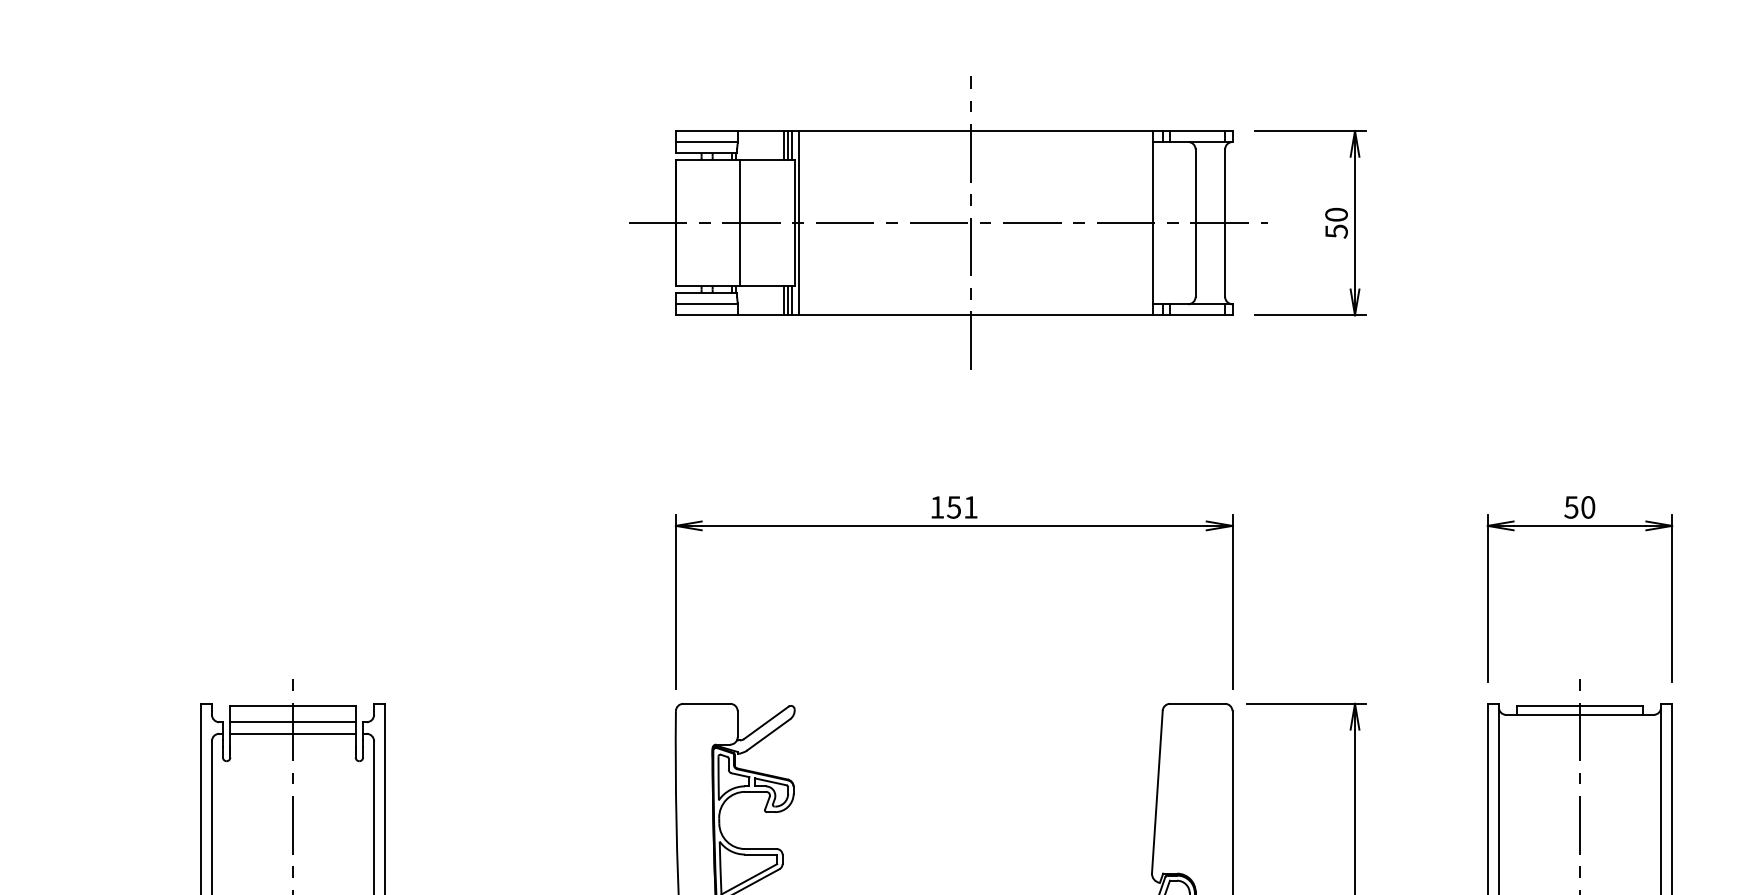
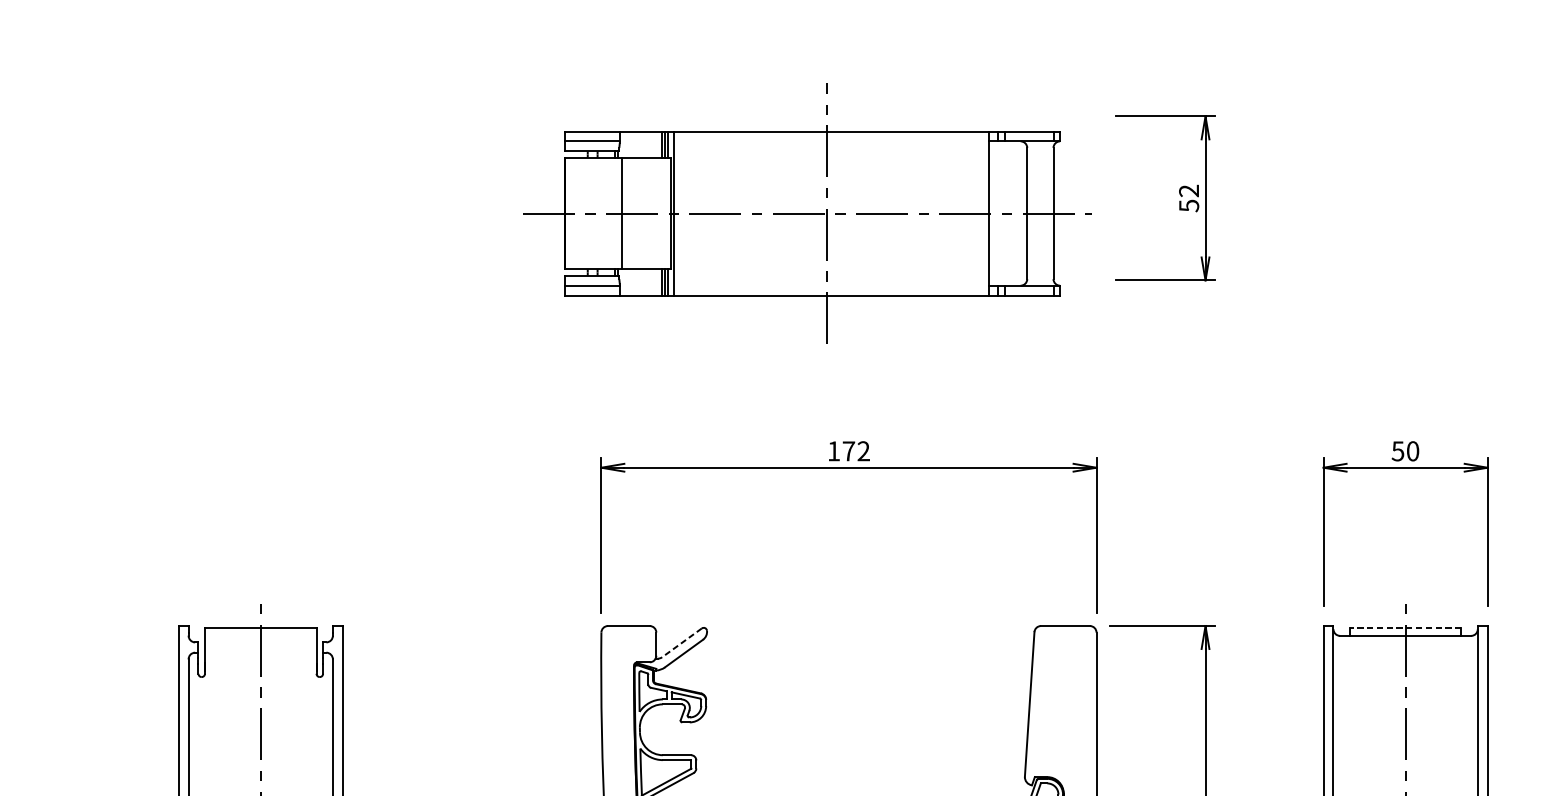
text: (1336, 214) -> (1189, 190), 50 -> 52
part: (948, 222) -> (807, 212), moved
text: (962, 507) -> (856, 451), 151 -> 172
line: (1579, 705) -> (1405, 627), solid -> dashed
line: (292, 722) -> (260, 642), removed
line: (766, 722) -> (681, 642), solid -> dashed
line: (292, 733) -> (260, 652), removed

